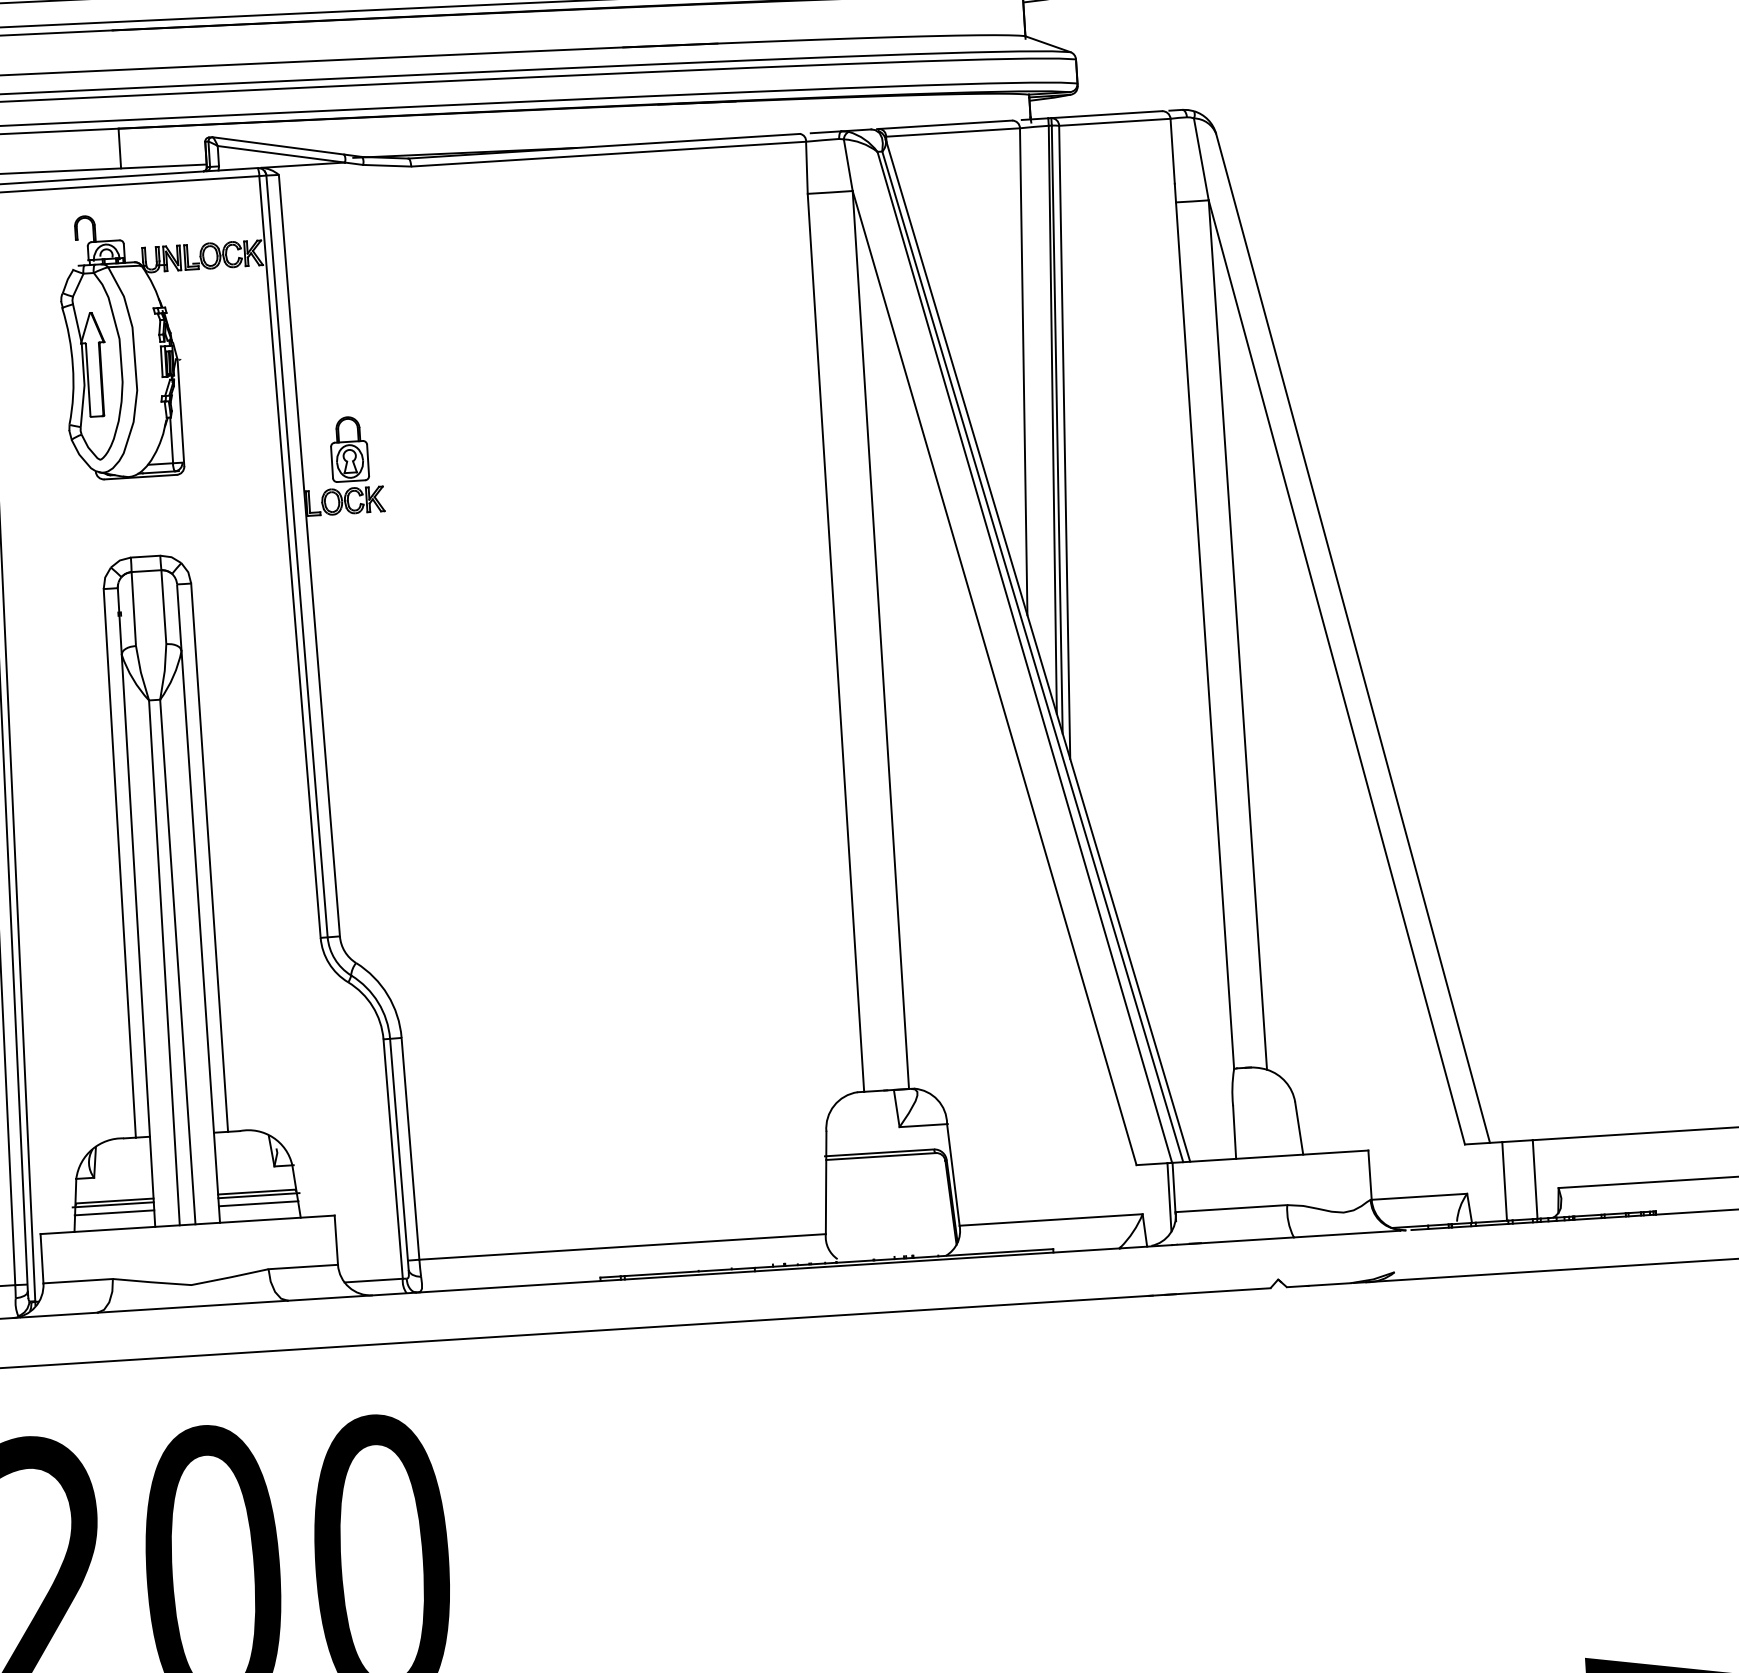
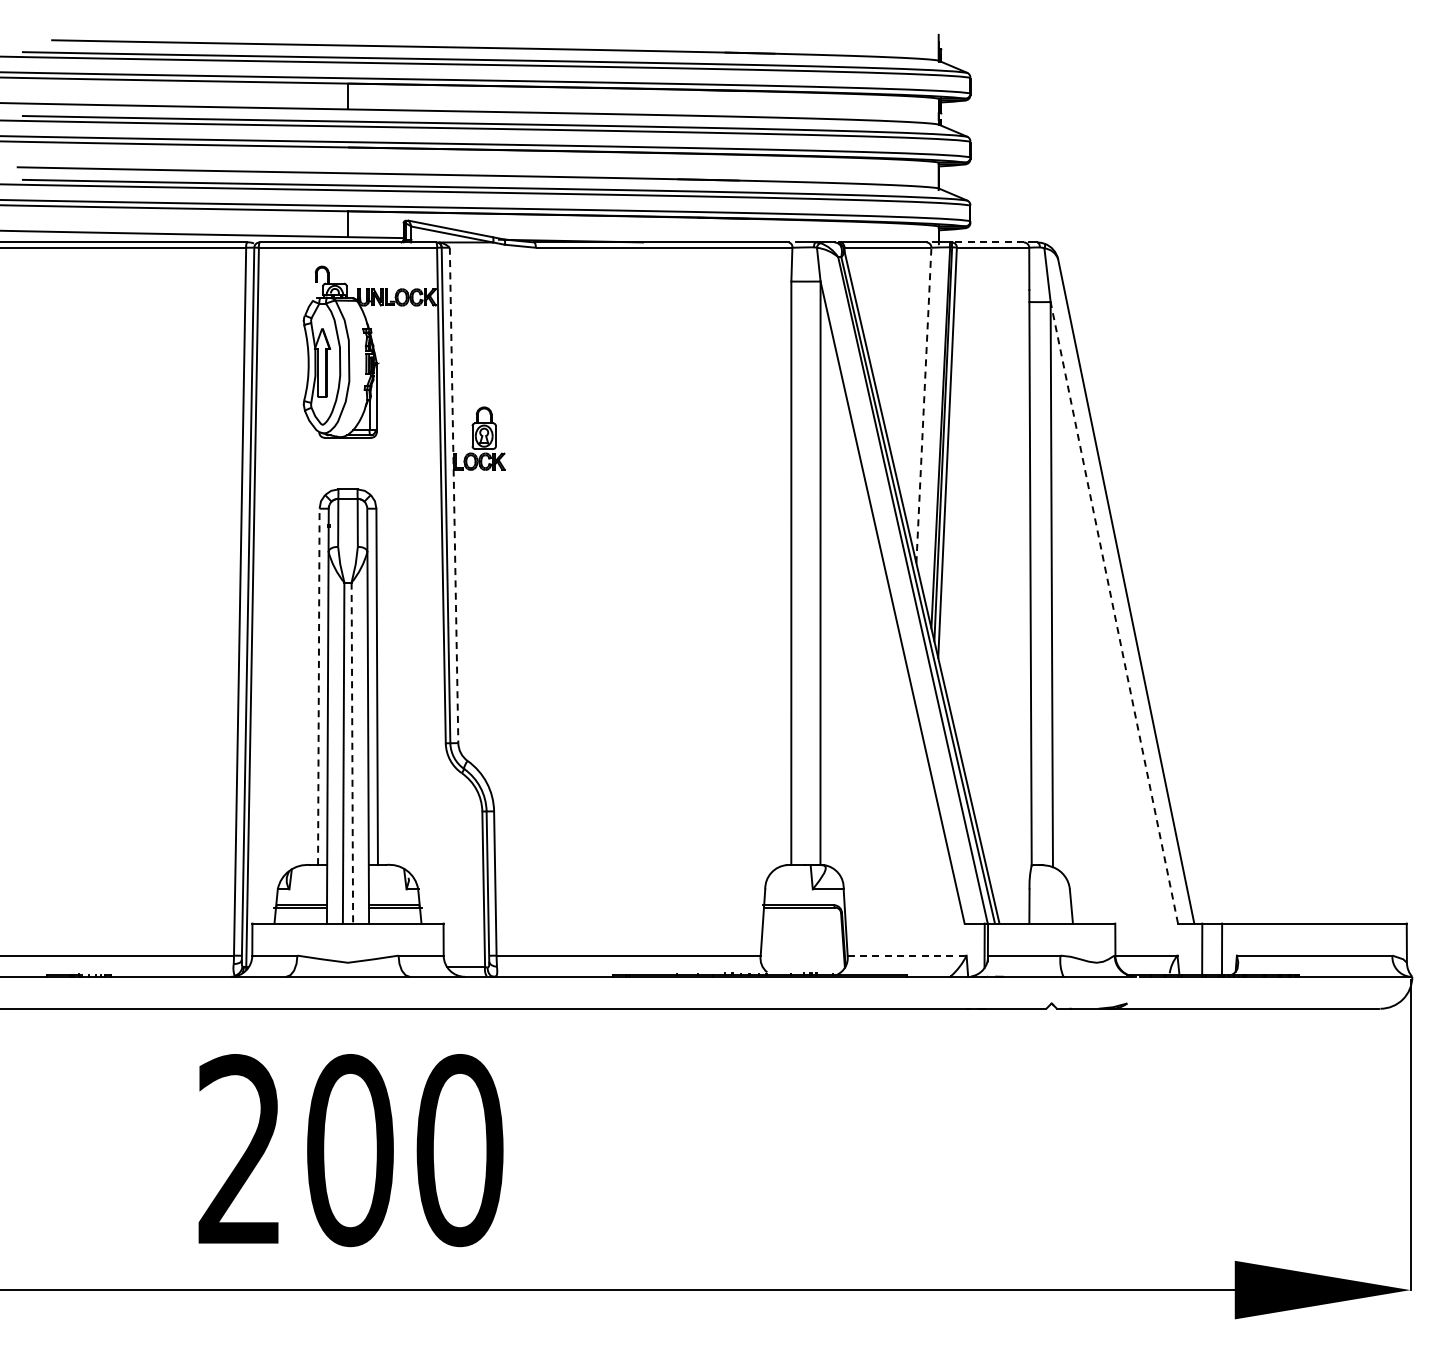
line: (1107, 114) -> (988, 242), solid -> dashed
line: (1023, 371) -> (923, 405), solid -> dashed
line: (310, 555) -> (454, 495), solid -> dashed
line: (1337, 671) -> (1114, 612), solid -> dashed
line: (119, 862) -> (318, 686), solid -> dashed
line: (178, 962) -> (352, 753), solid -> dashed
line: (258, 1203) -> (394, 912), removed
line: (114, 1212) -> (301, 912), removed
line: (1051, 1219) -> (907, 955), solid -> dashed

